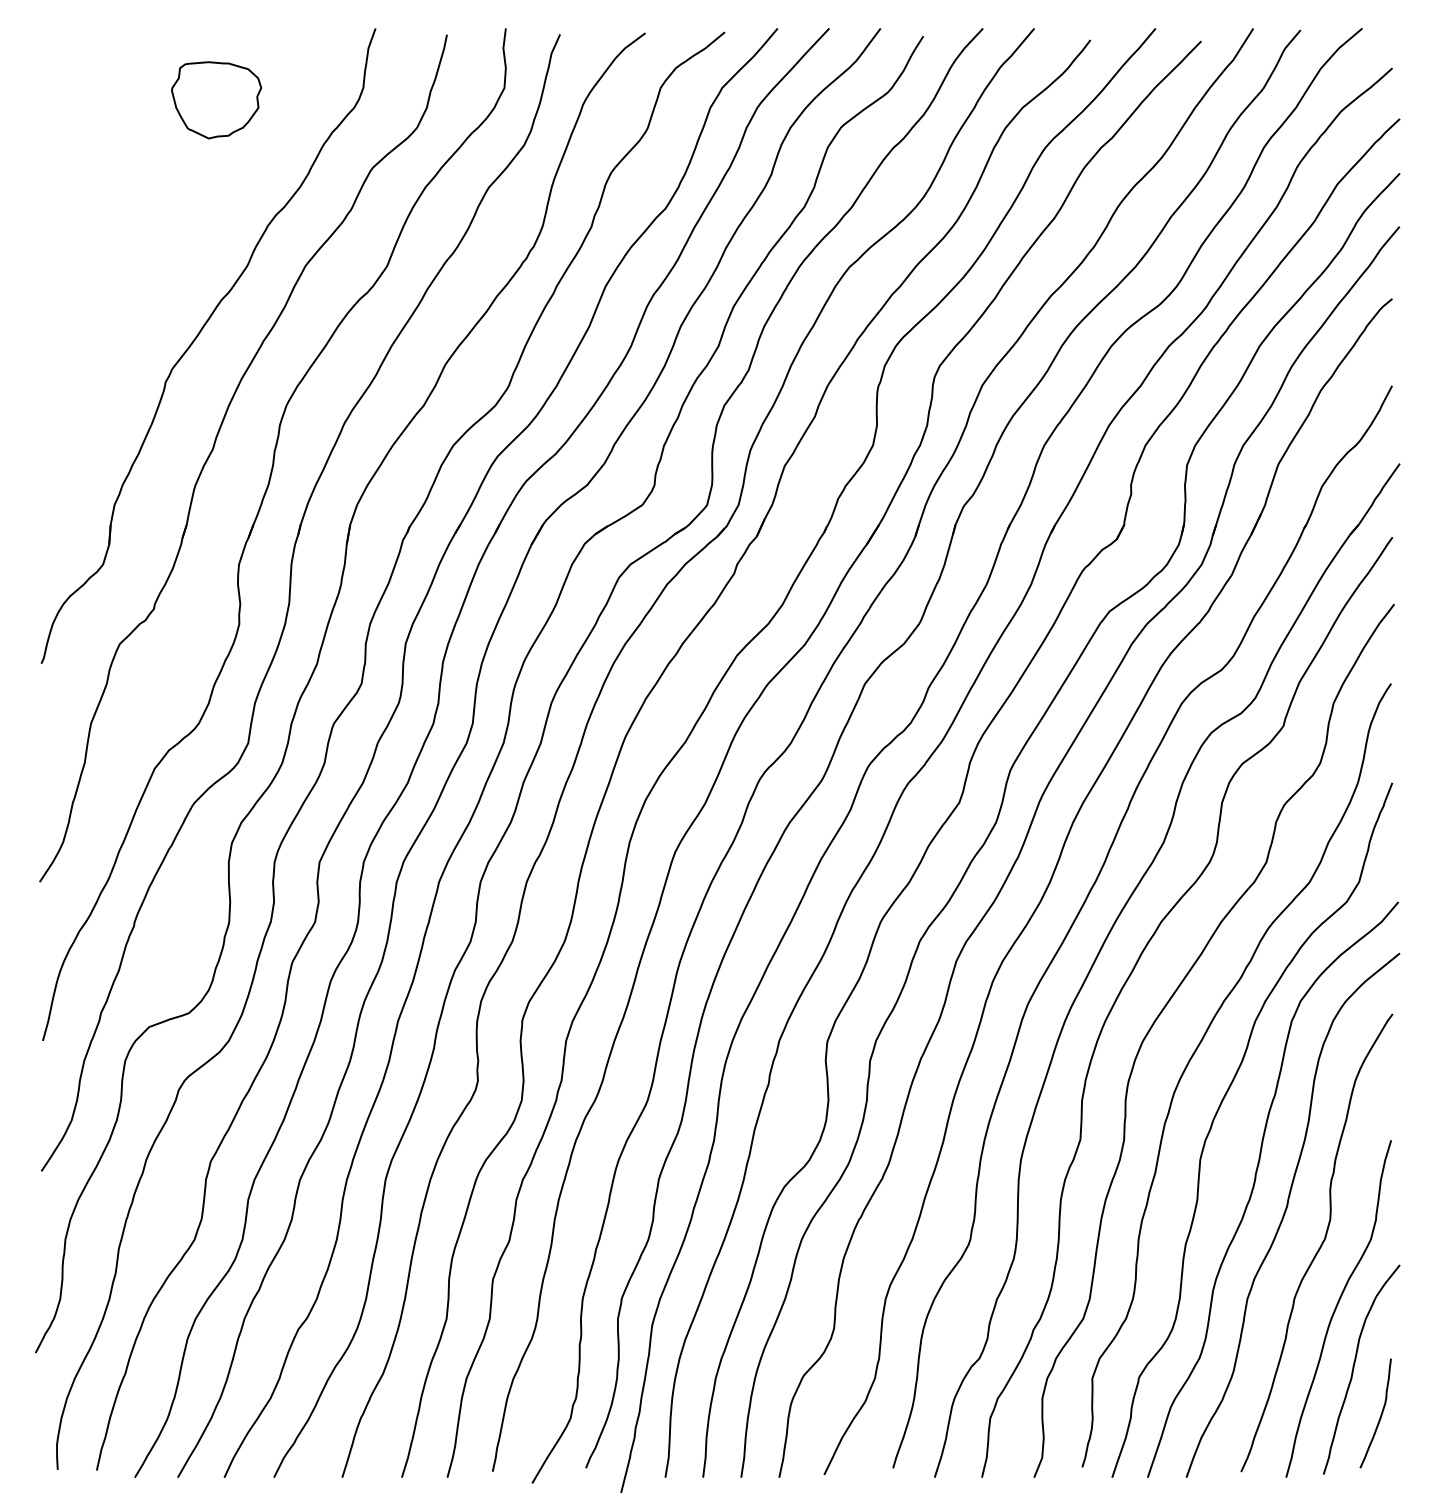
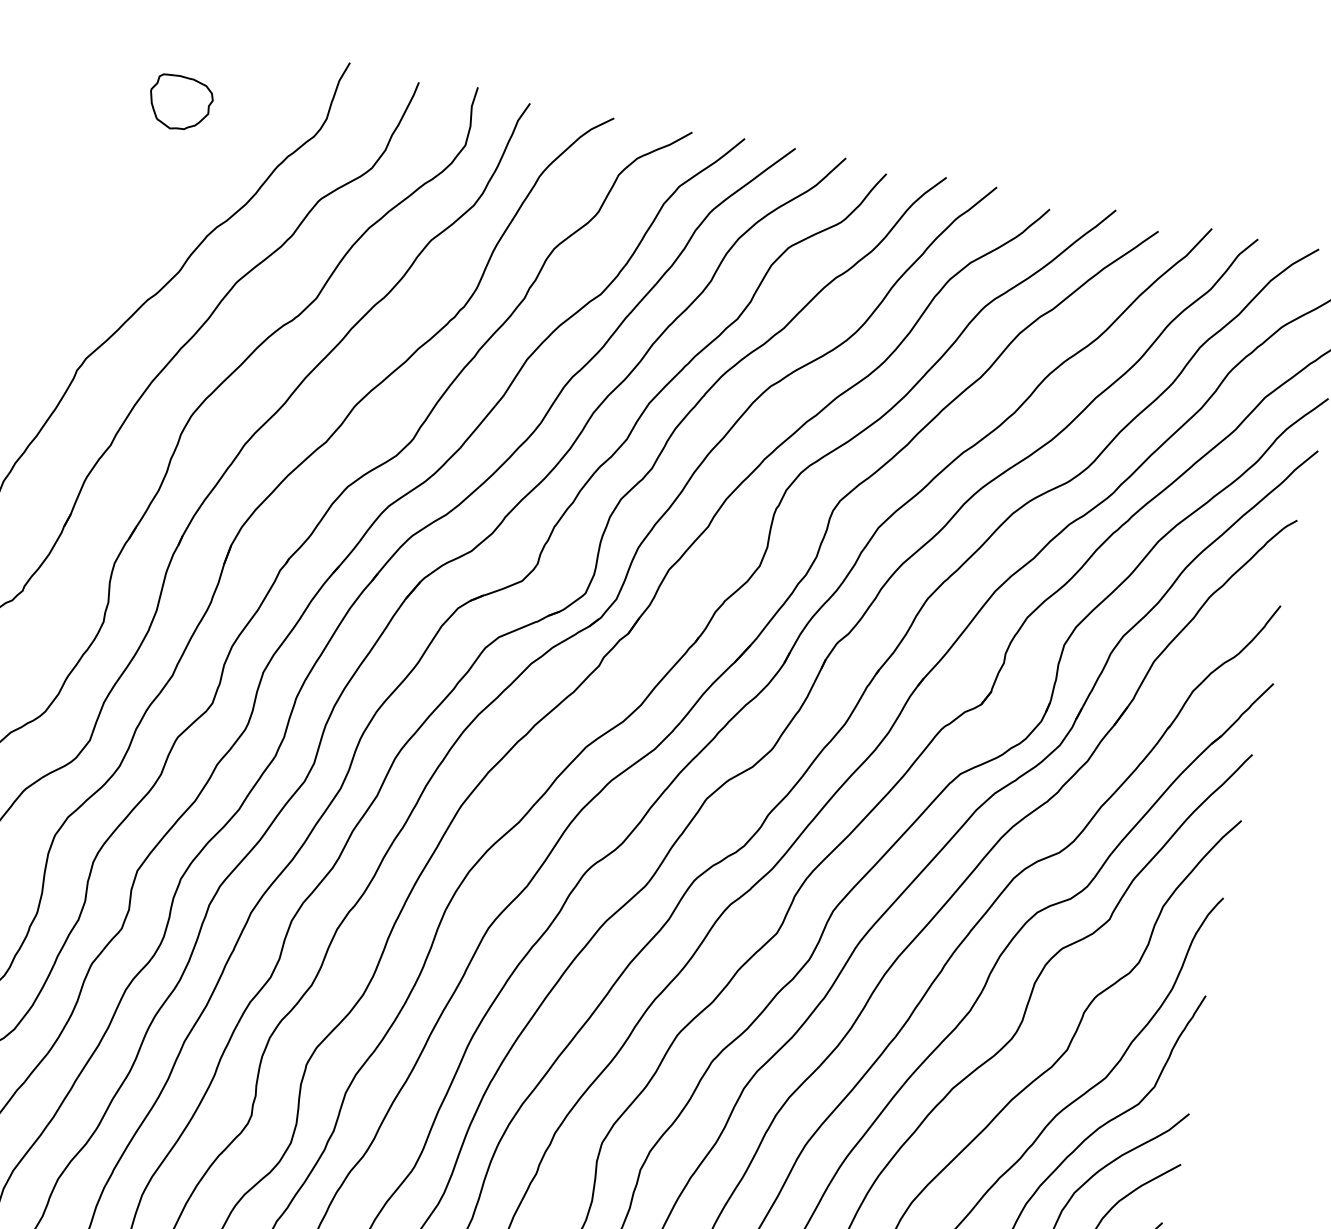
part: (216, 100) -> (180, 103), size x0.7

